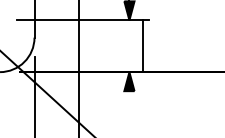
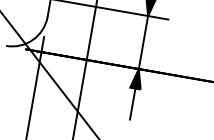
line: (143, 46) -> (143, 42), moved
line: (129, 106) -> (132, 104), added

